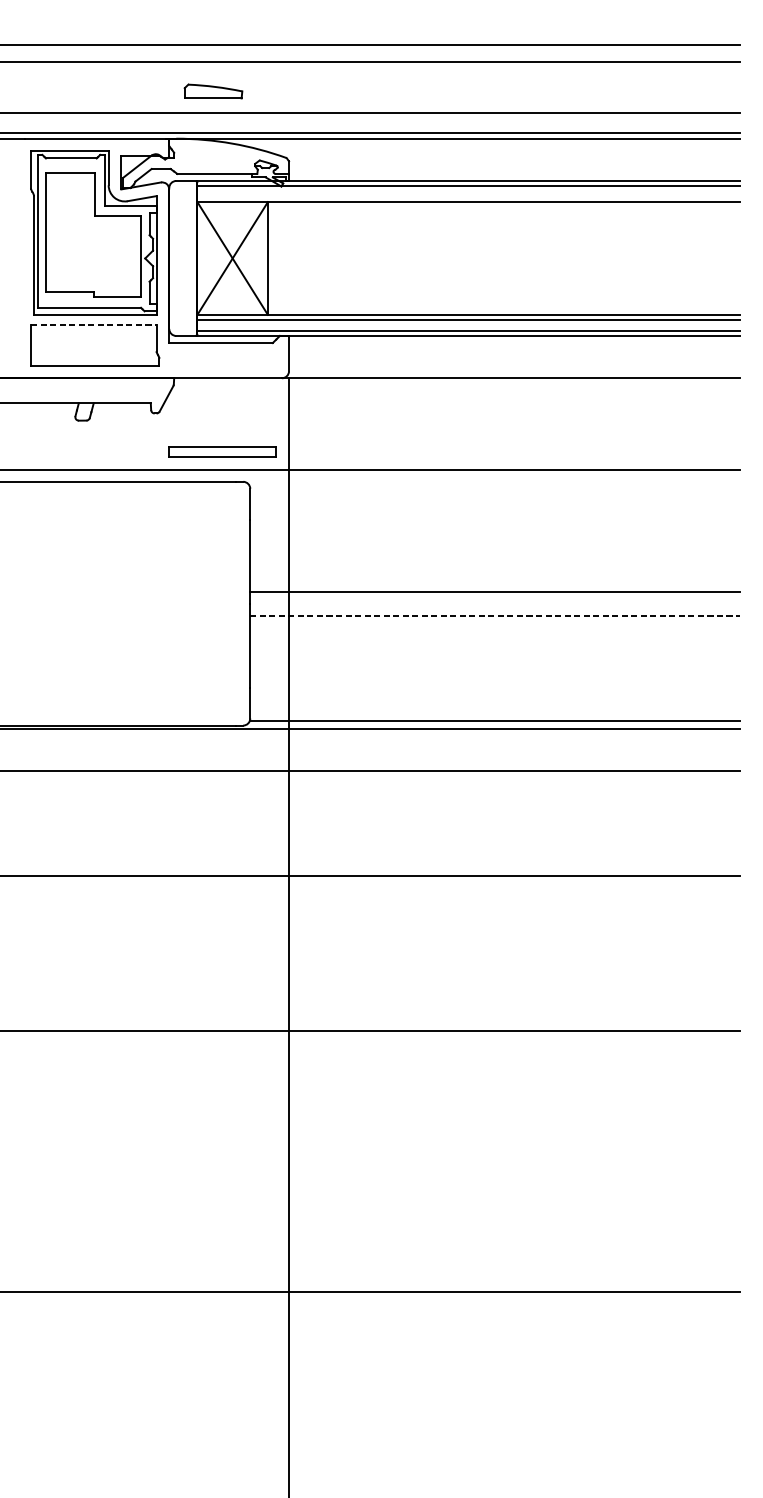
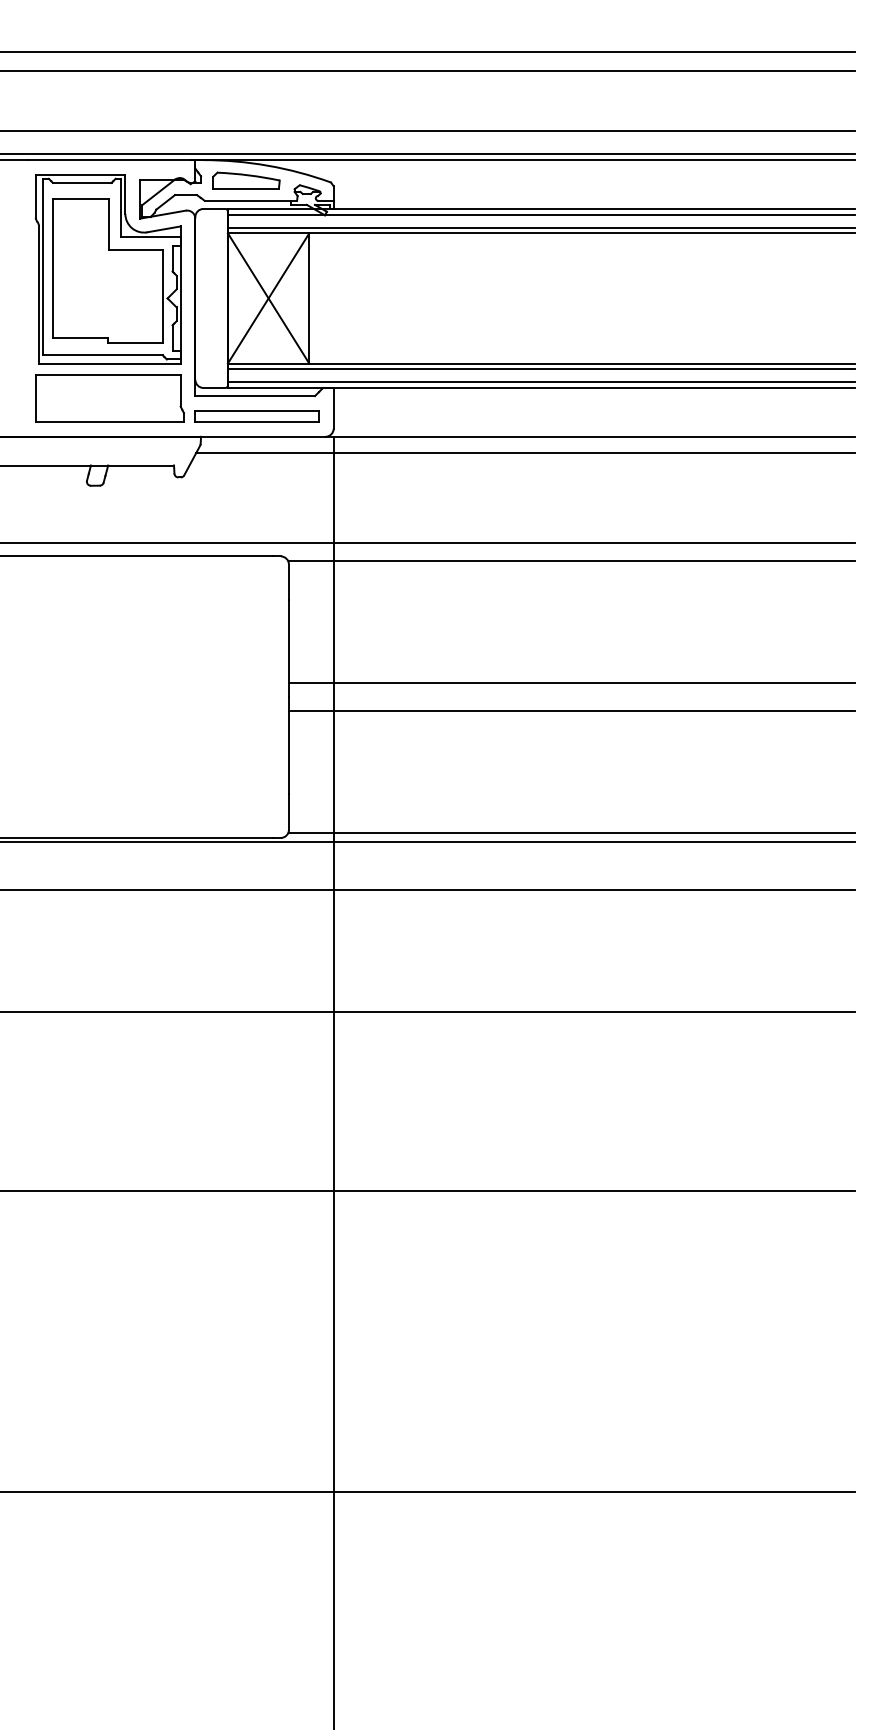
part: (213, 91) -> (246, 180), moved
line: (468, 197) -> (540, 227), added
line: (94, 324) -> (108, 374), dashed -> solid
line: (455, 392) -> (525, 453), added
part: (222, 452) -> (256, 416), moved
line: (494, 486) -> (571, 561), added
line: (494, 616) -> (571, 711), dashed -> solid

